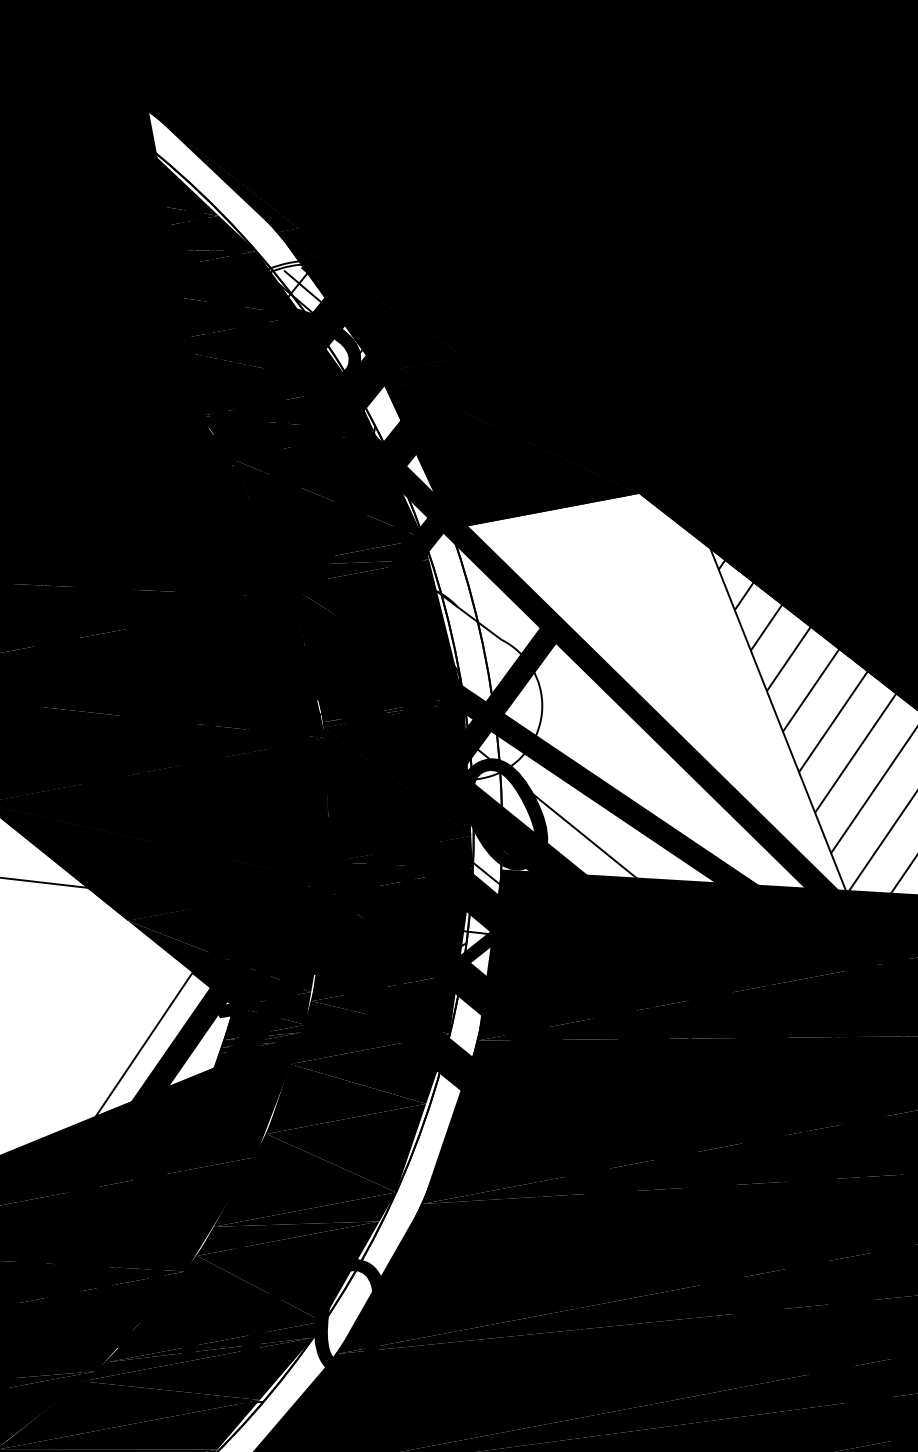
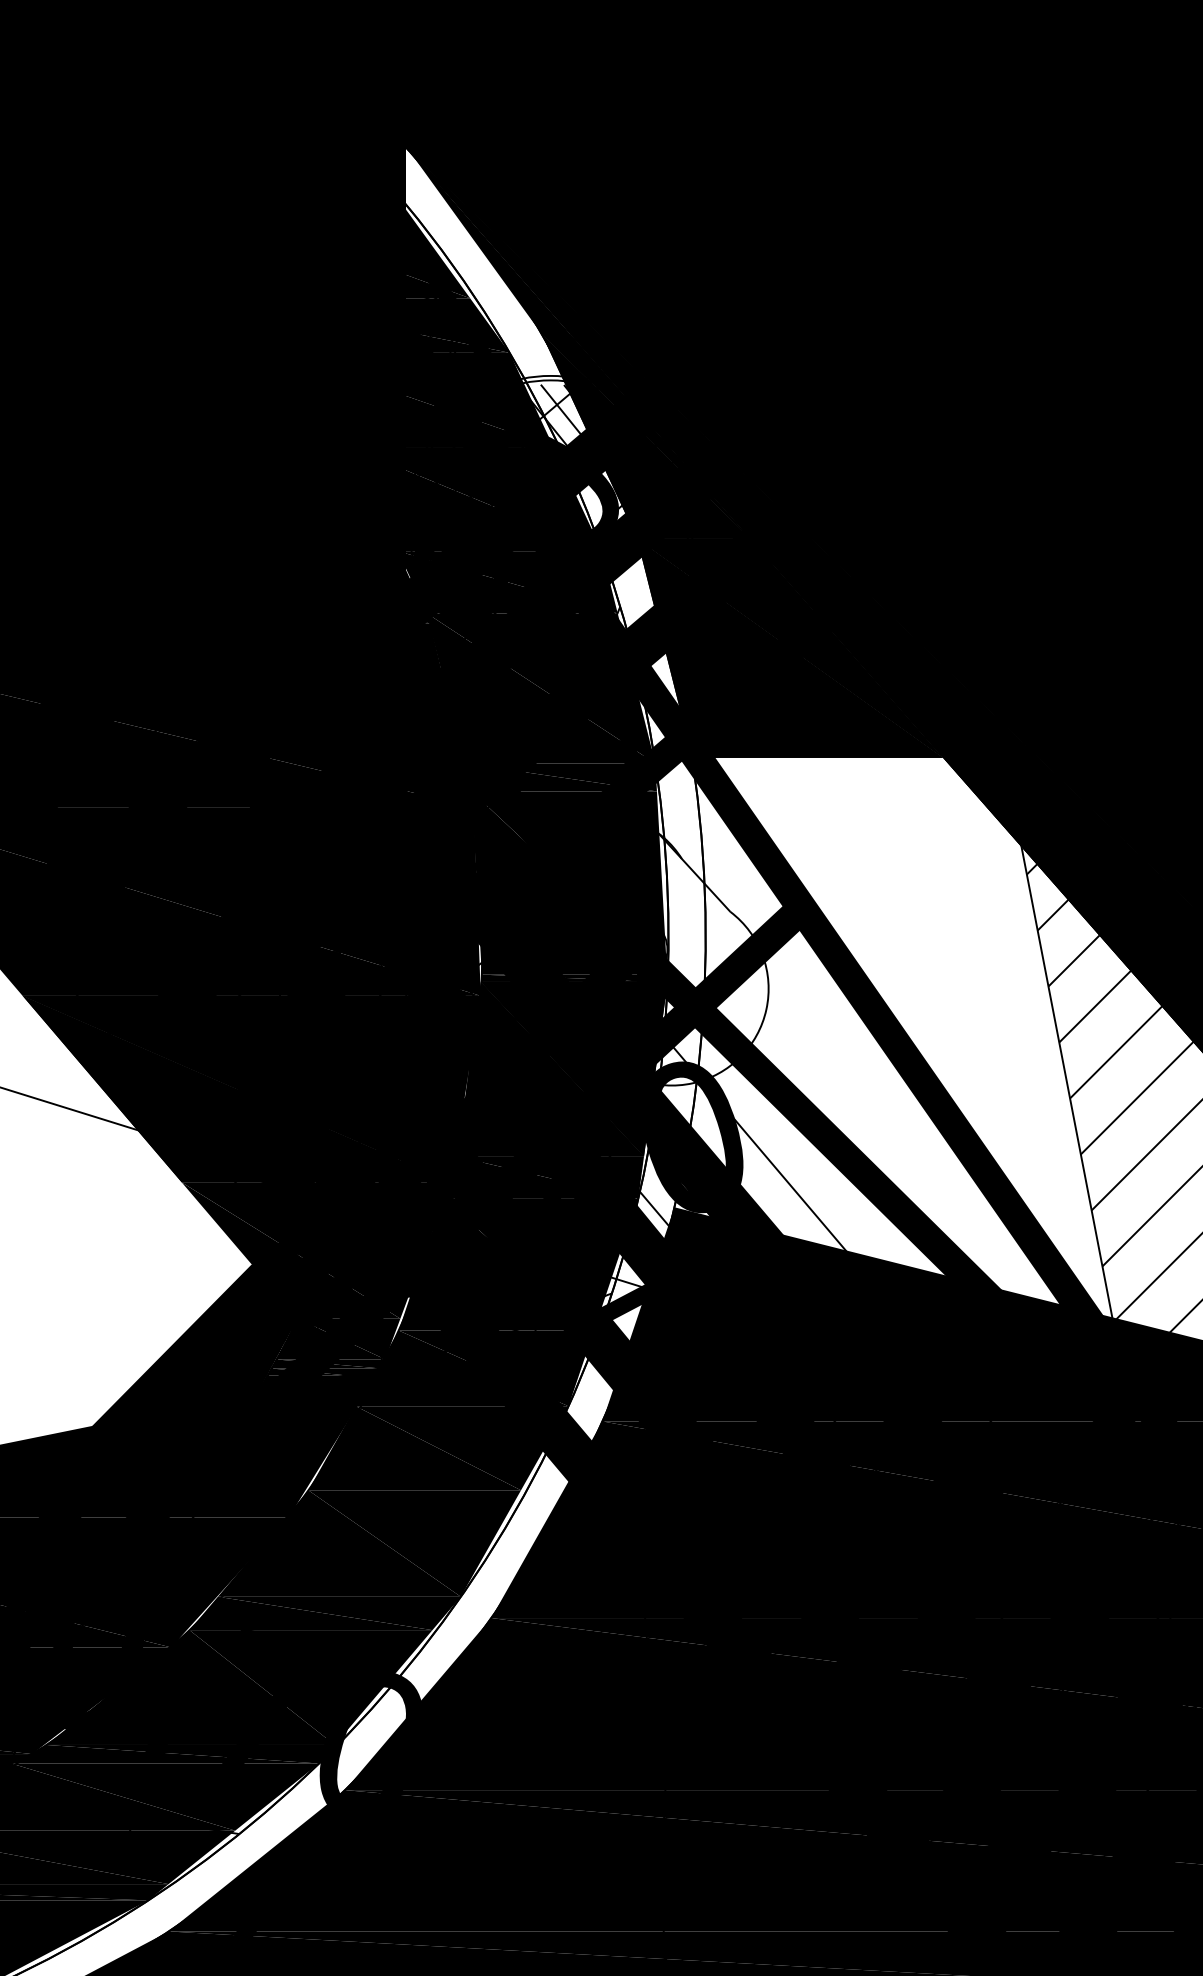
fill: (161, 1042) -> (195, 1346), added

